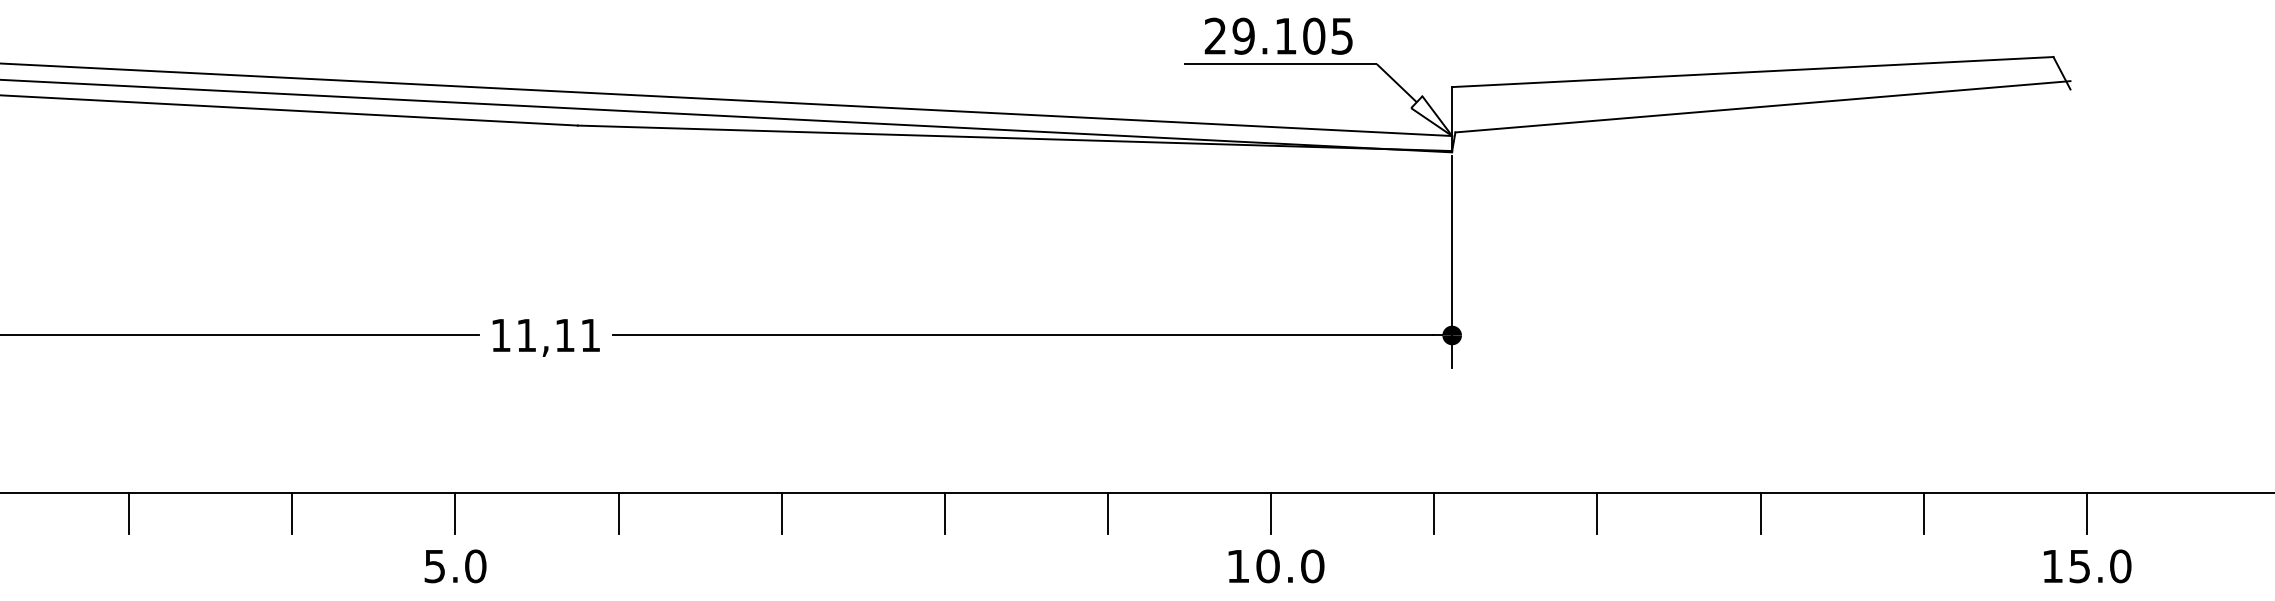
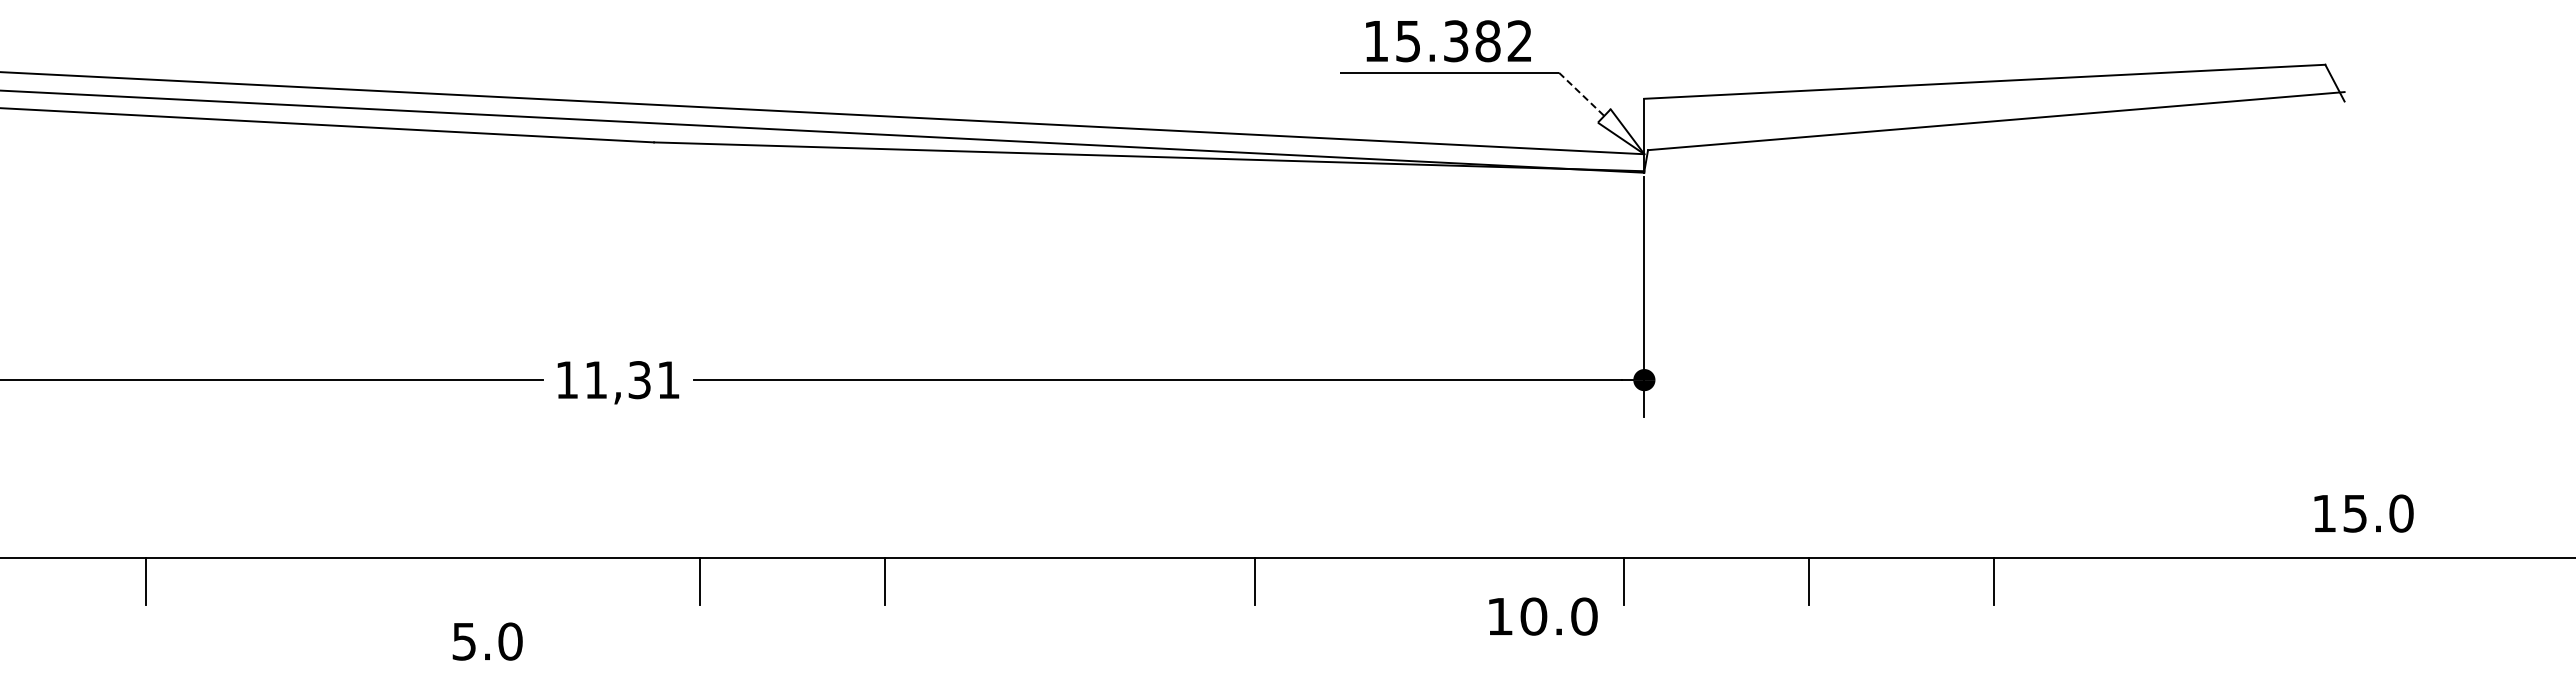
text: (1278, 36) -> (1447, 41), 29.105 -> 15.382
line: (1397, 83) -> (1582, 94), solid -> dashed
text: (564, 335) -> (639, 380), 11,11 -> 11,31
line: (292, 513) -> (330, 581), removed
line: (455, 513) -> (515, 581), removed
line: (944, 513) -> (1069, 581), removed
line: (1271, 513) -> (1439, 581), removed
line: (1923, 513) -> (2178, 581), removed
line: (2087, 513) -> (2363, 581), removed
text: (455, 566) -> (487, 641), moved
text: (1276, 566) -> (1543, 616), moved
text: (2087, 566) -> (2363, 513), moved

